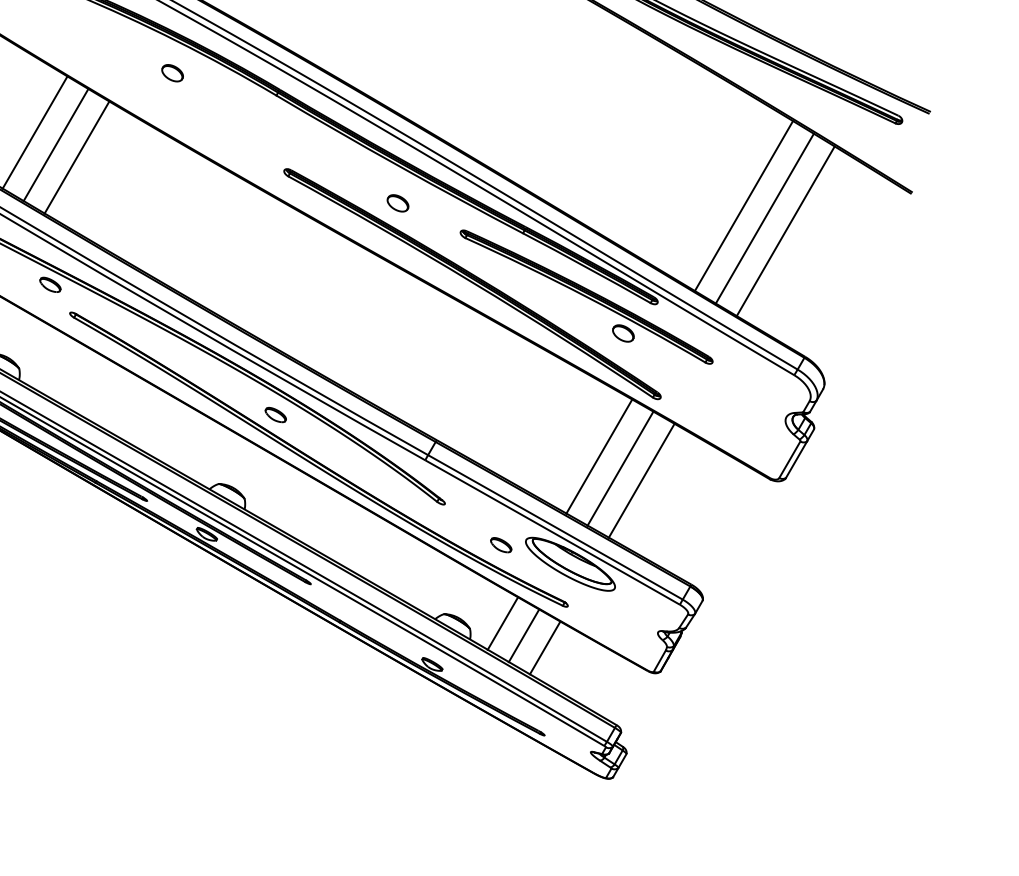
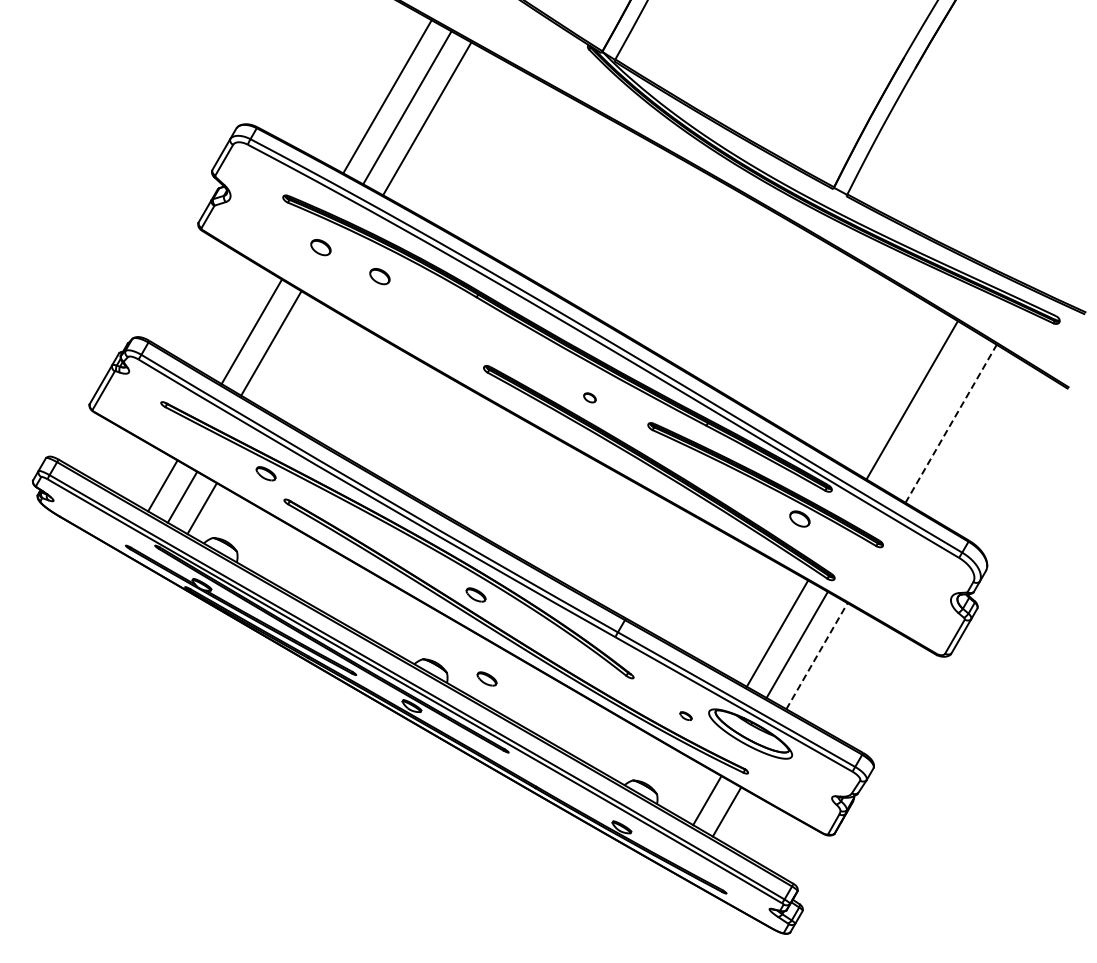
part: (108, 42) -> (320, 247), added
line: (76, 156) -> (290, 354), removed
part: (397, 203) -> (589, 397), size x0.6
line: (764, 218) -> (931, 411), removed
line: (786, 230) -> (951, 423), solid -> dashed
line: (642, 479) -> (817, 655), solid -> dashed
part: (287, 504) -> (486, 678), added
part: (500, 544) -> (685, 715), size x0.6
line: (502, 622) -> (687, 788), removed

